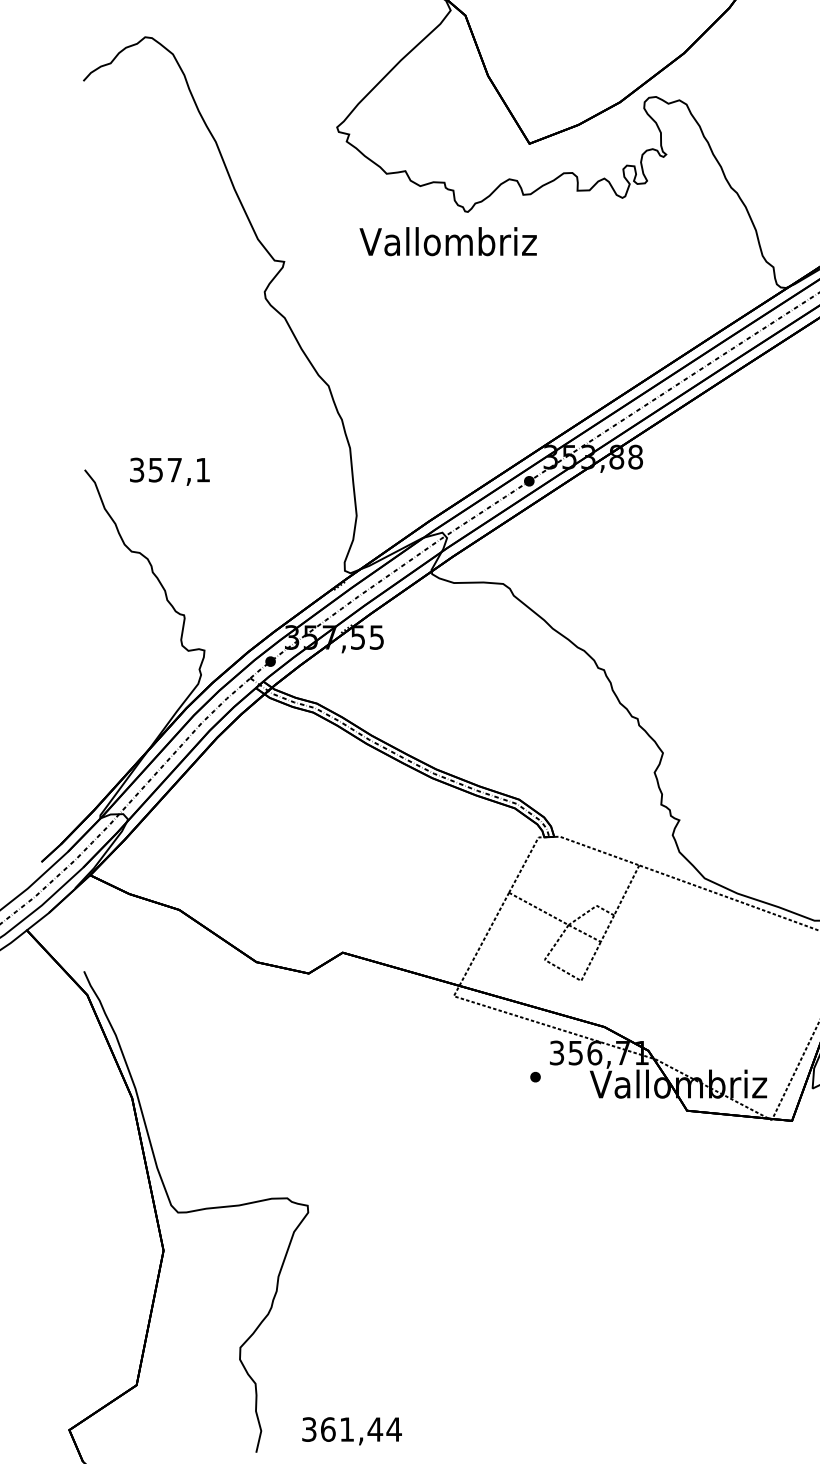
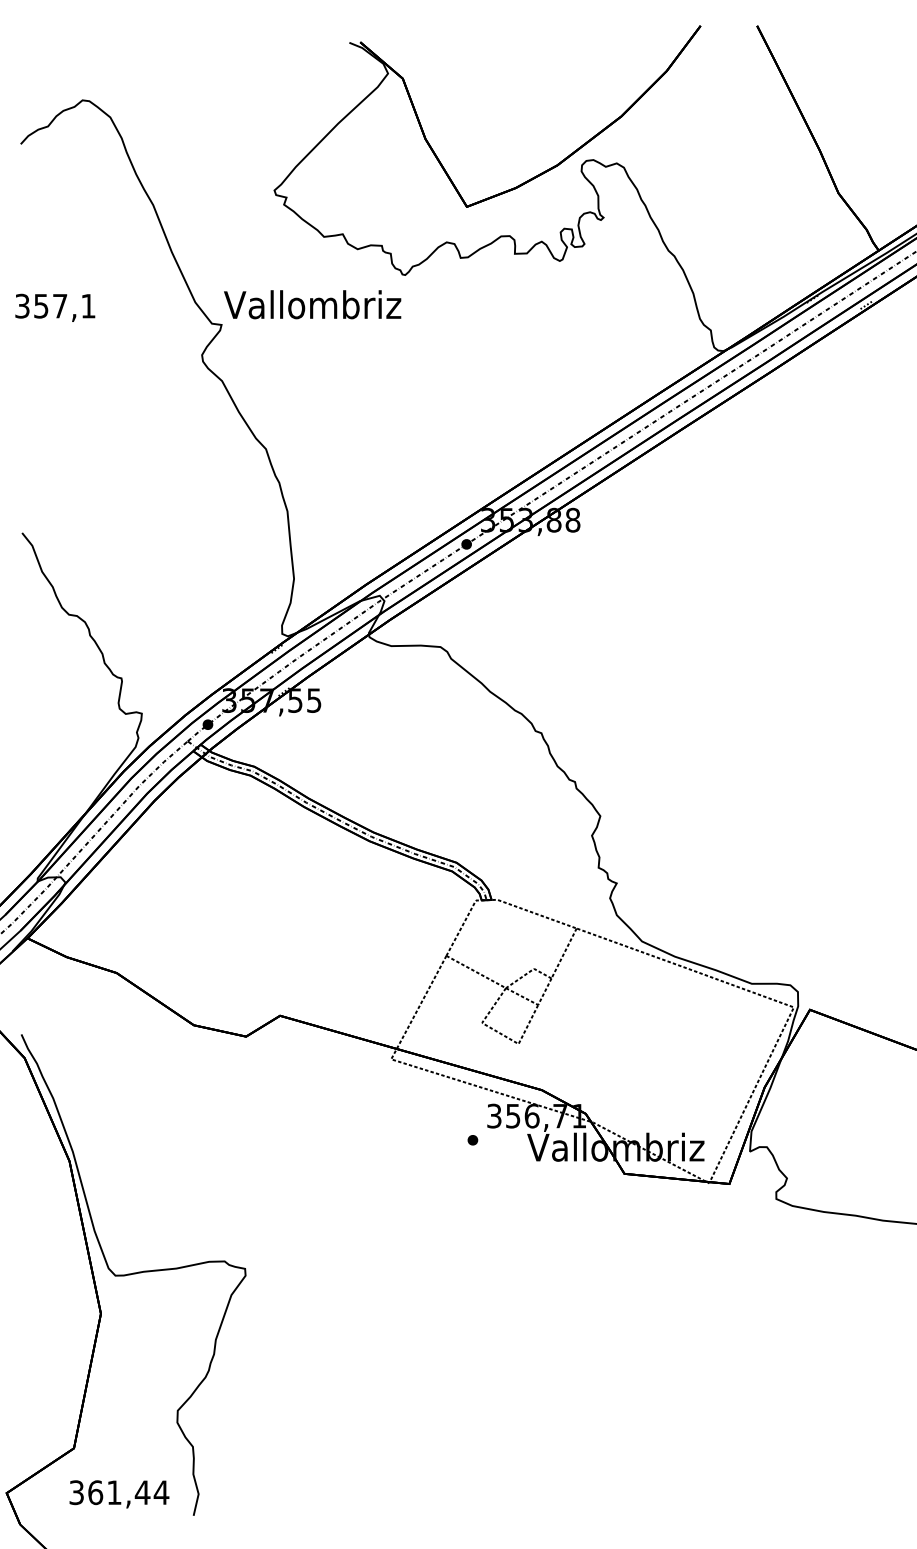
text: (448, 241) -> (312, 304), moved
text: (170, 471) -> (55, 307), moved
text: (352, 1431) -> (119, 1494), moved

